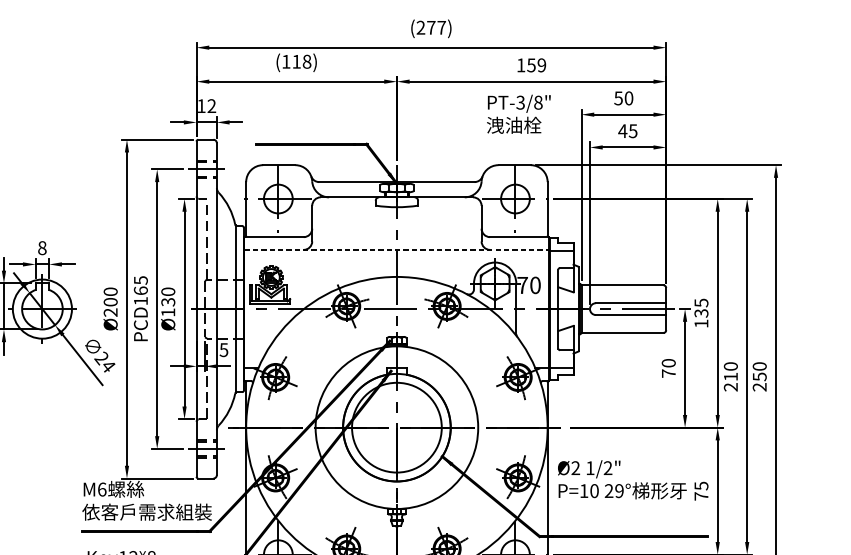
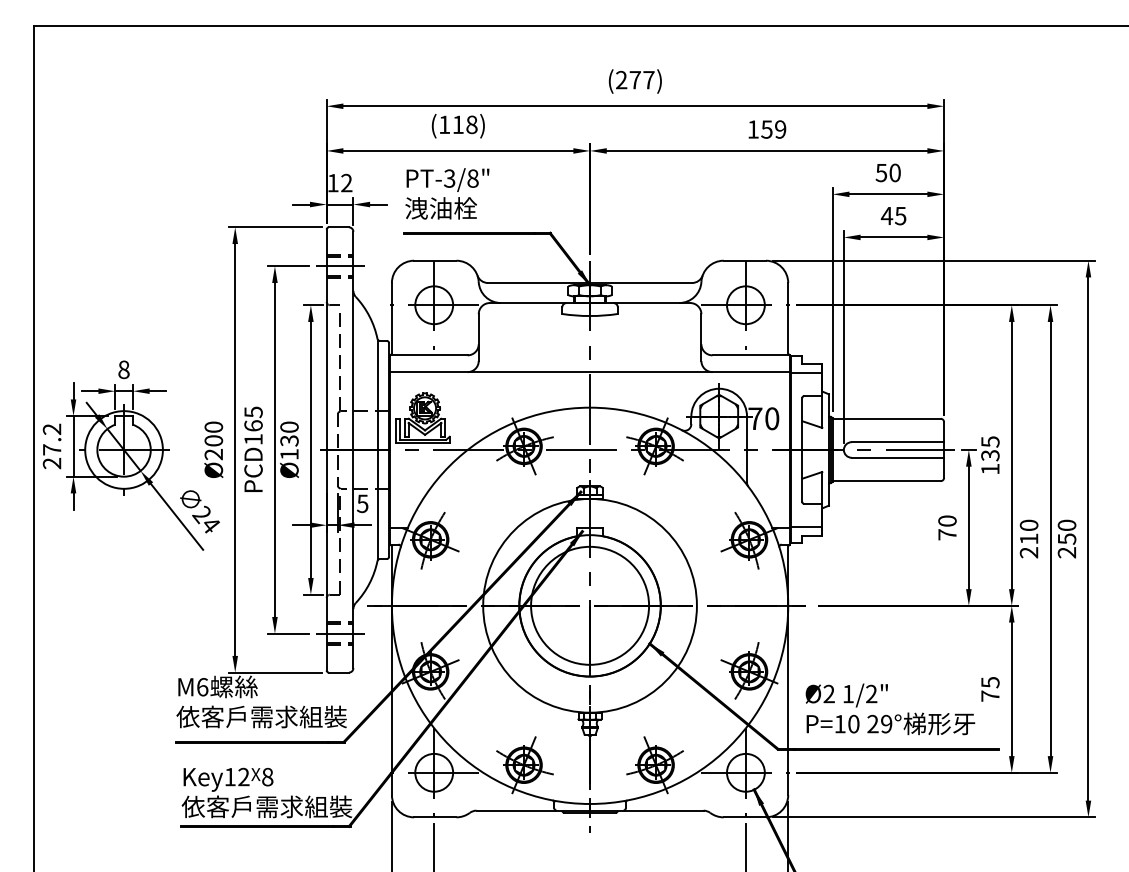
text: (518, 114) -> (447, 193), moved
line: (397, 250) -> (590, 372), dashed -> solid
text: (622, 479) -> (890, 709), moved

